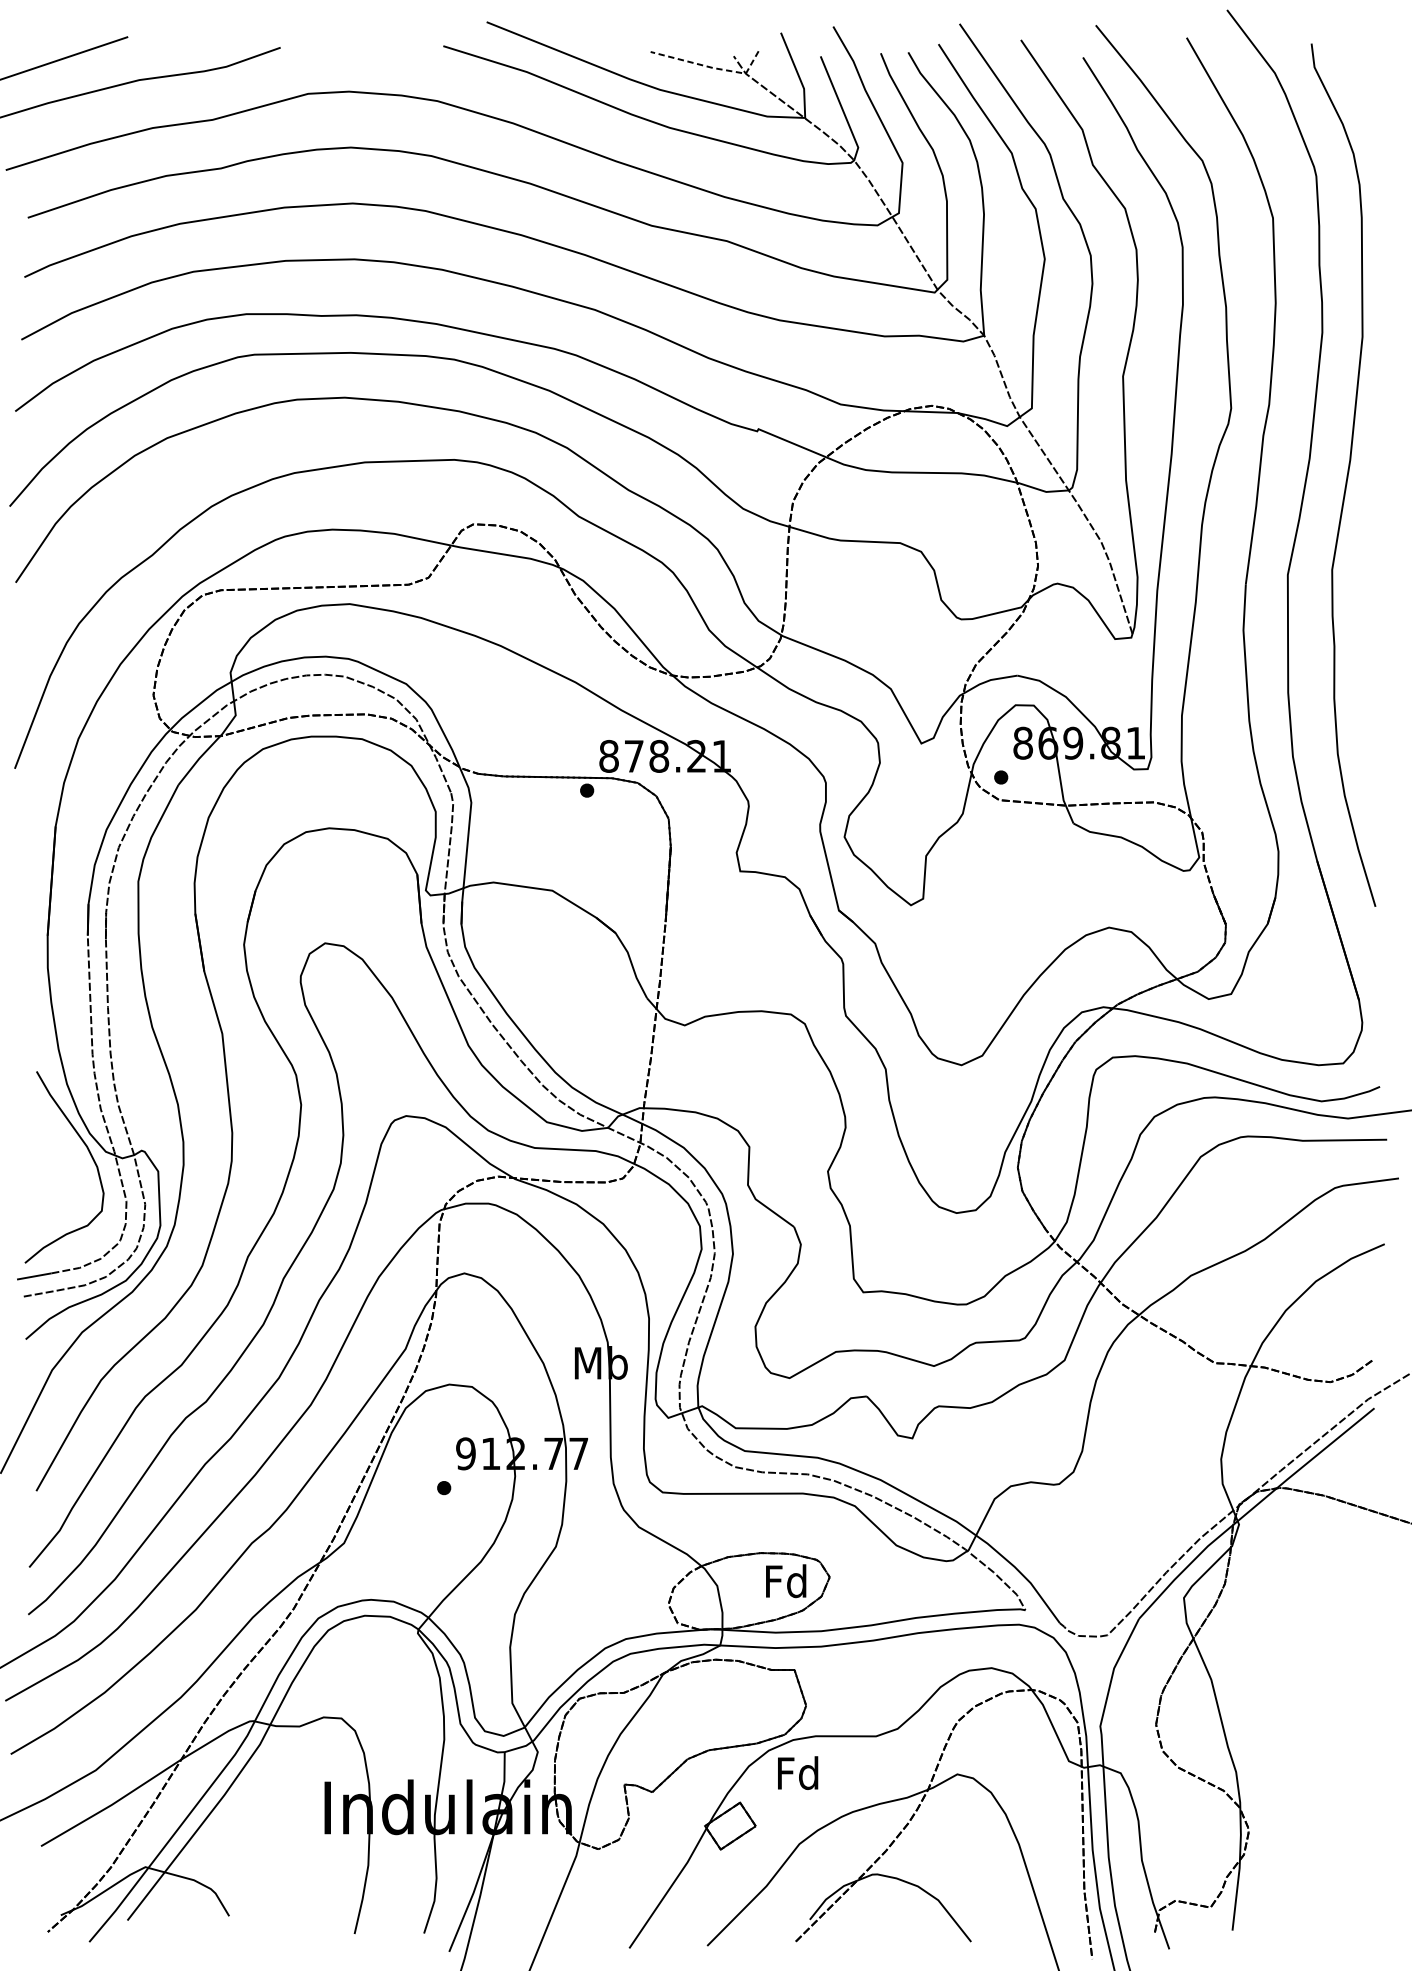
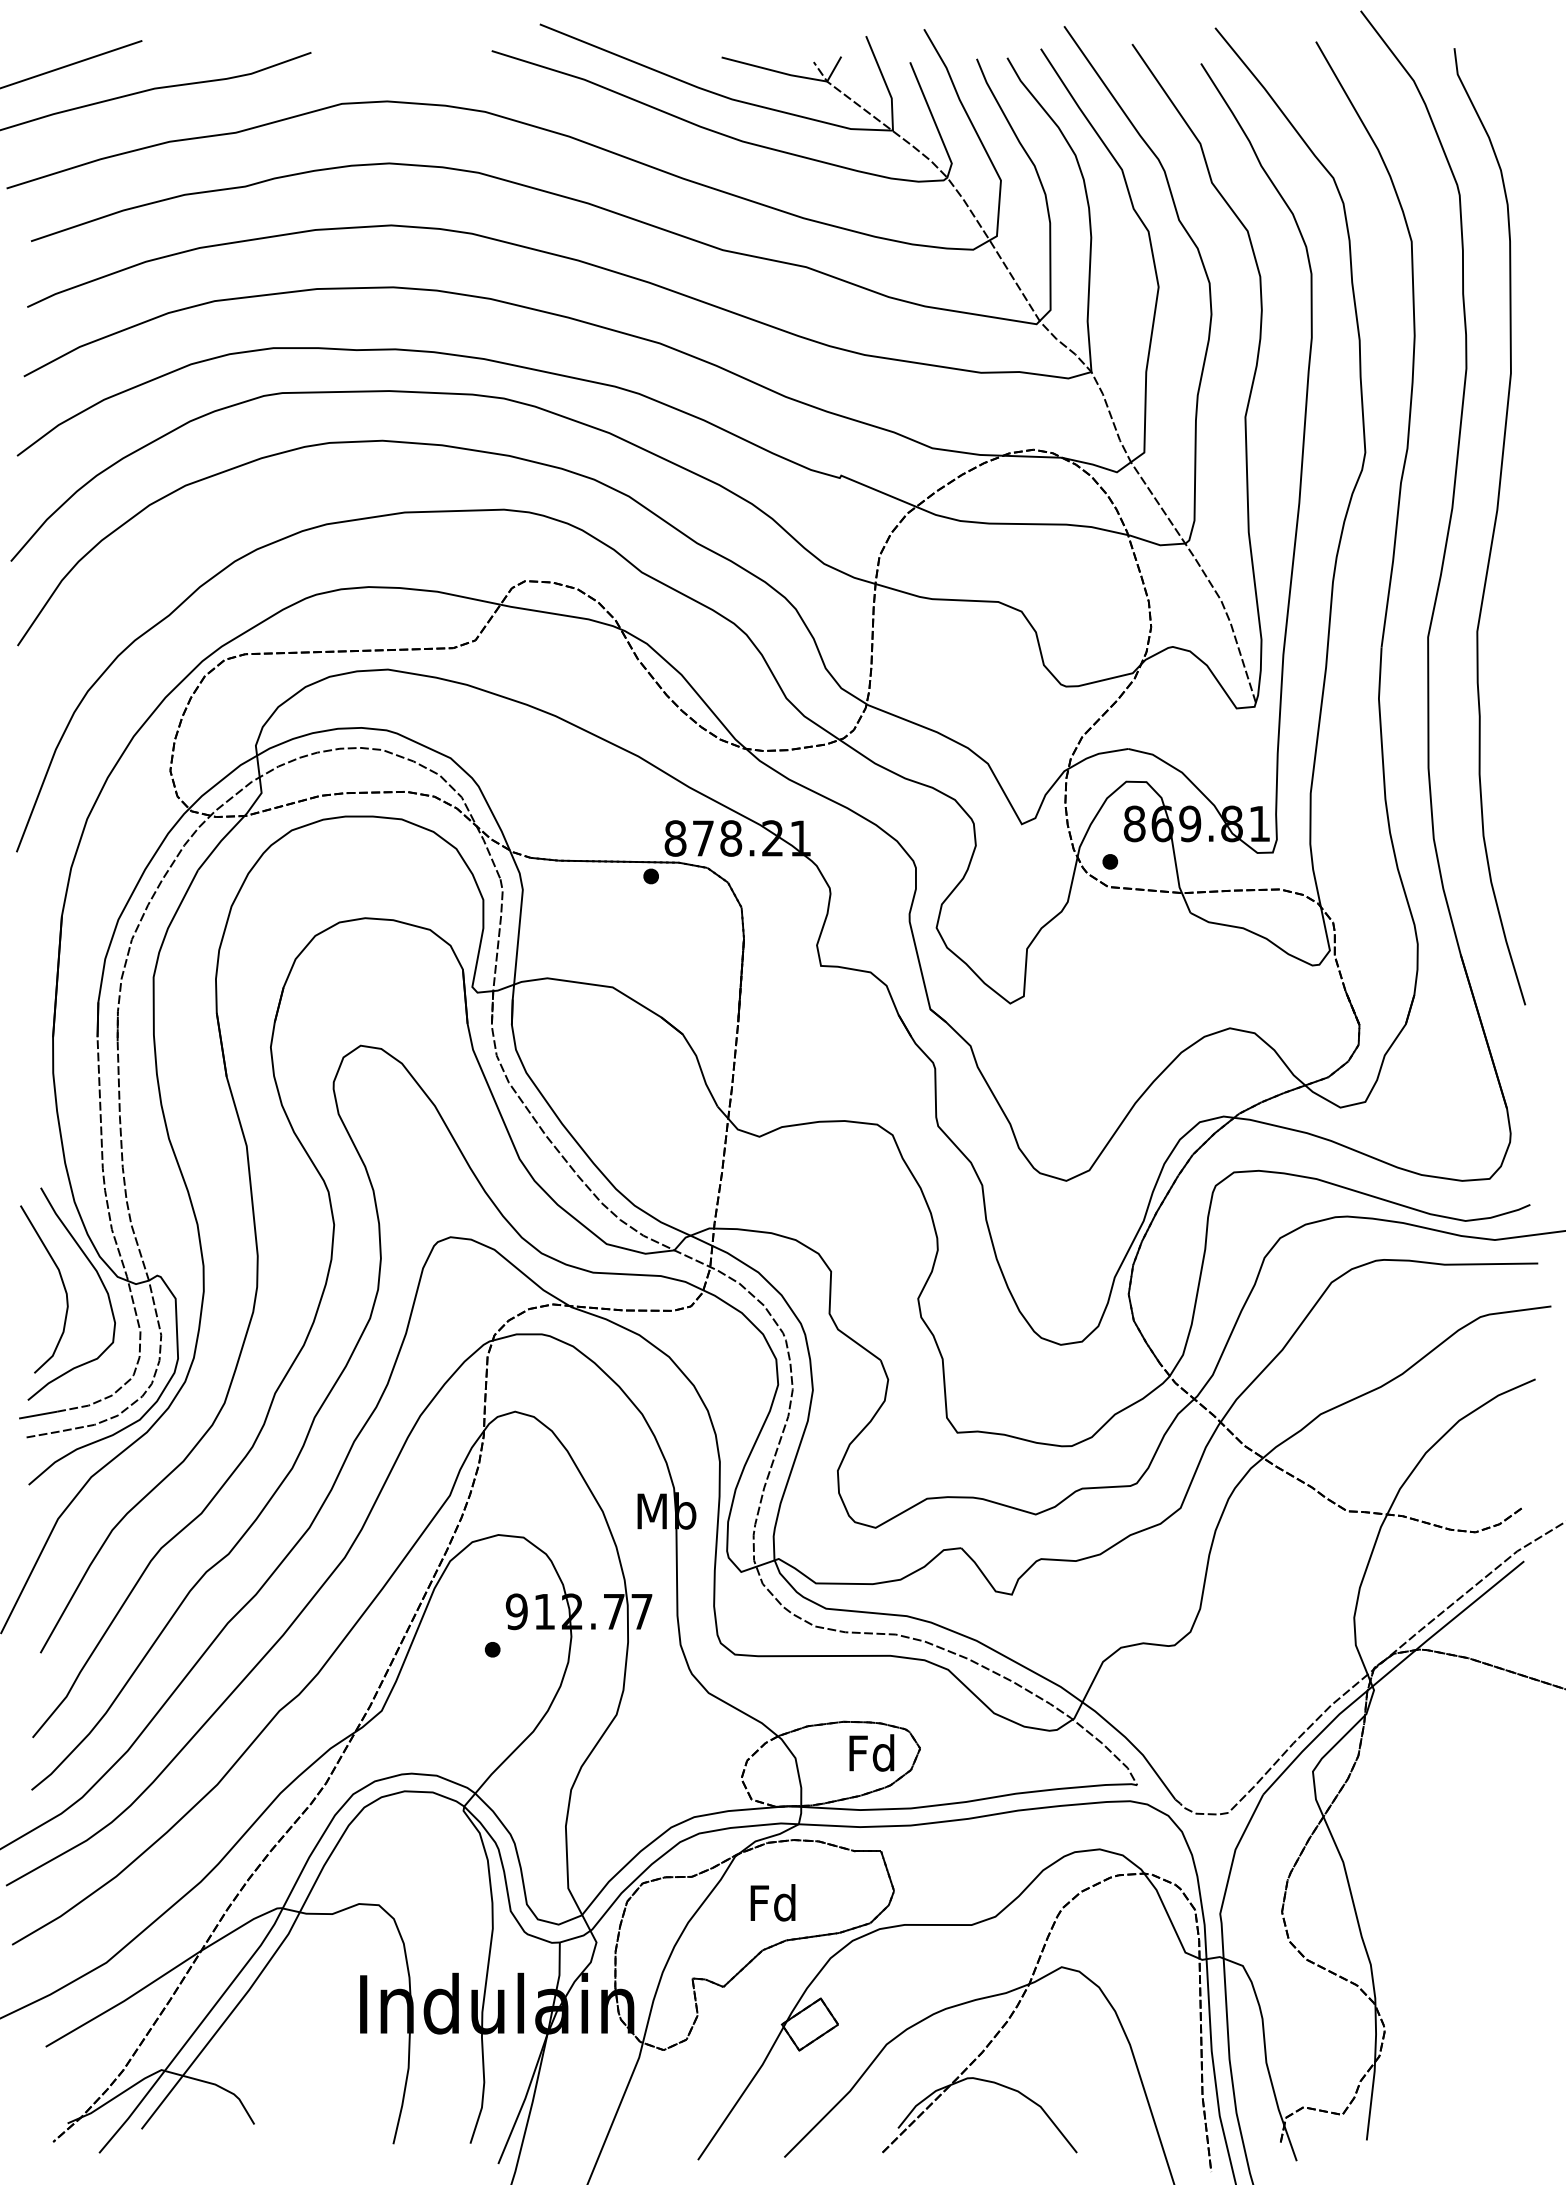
line: (711, 67) -> (789, 74), dashed -> solid
curve: (56, 1158) -> (62, 1284), added
text: (797, 1772) -> (772, 1902), moved

